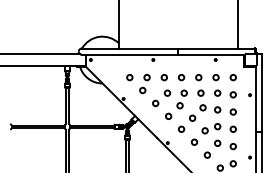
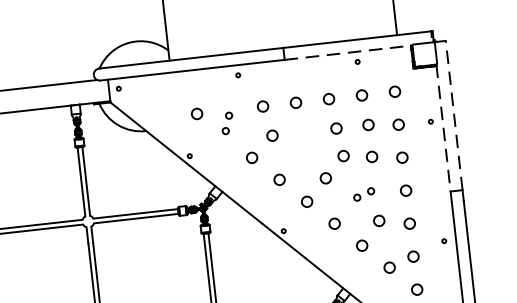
line: (212, 54) -> (350, 52), solid -> dashed
part: (144, 84) -> (226, 124), size x0.6
line: (262, 92) -> (454, 114), solid -> dashed
part: (181, 99) -> (300, 144), removed
line: (256, 99) -> (444, 128), solid -> dashed
part: (211, 128) -> (364, 193), size x0.6

